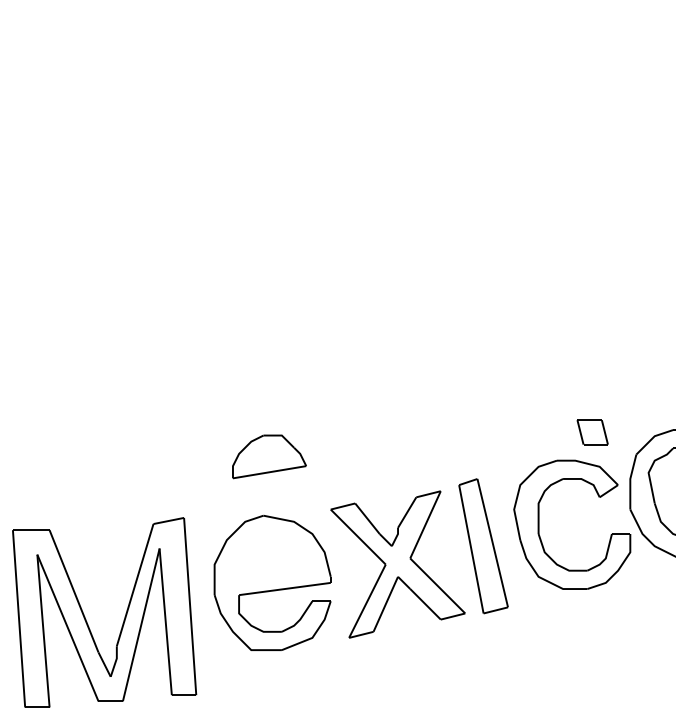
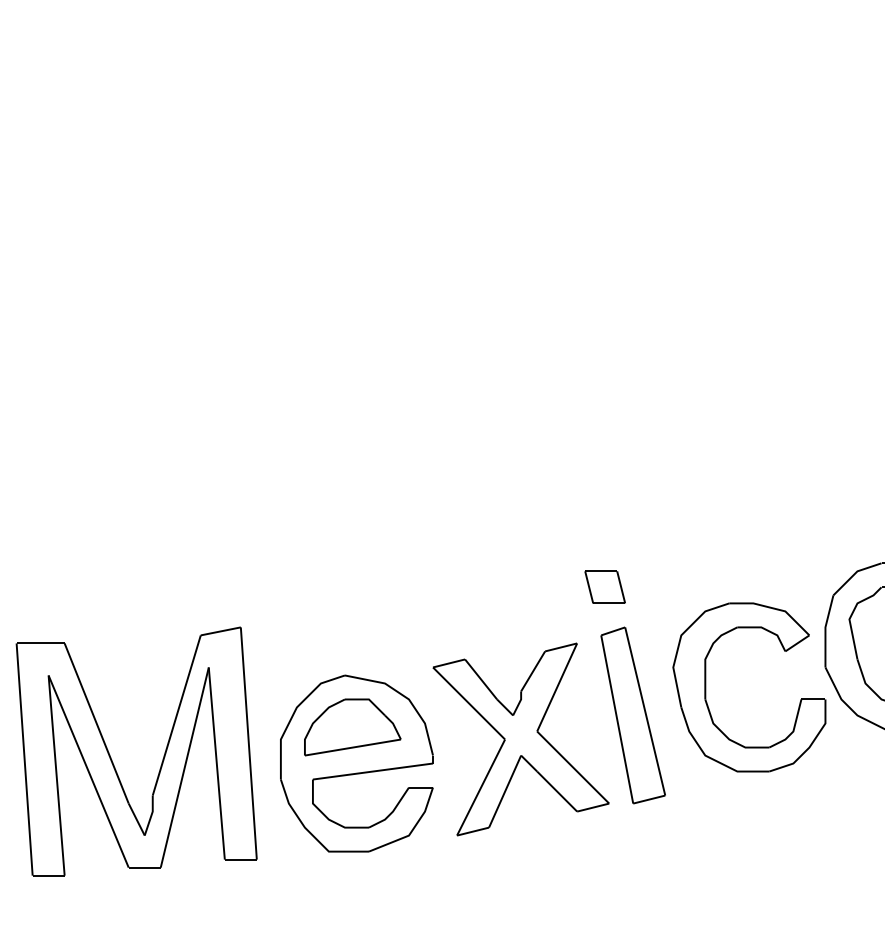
part: (592, 431) -> (604, 586), moved
part: (269, 456) -> (352, 727), moved
part: (86, 618) -> (112, 759), moved

